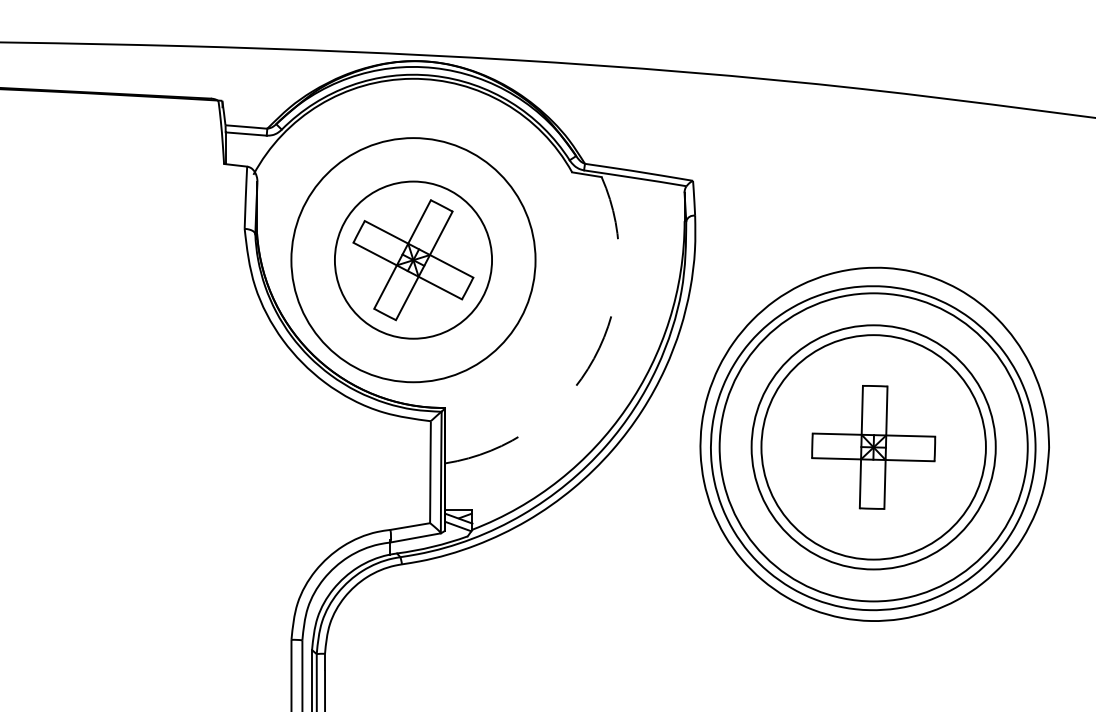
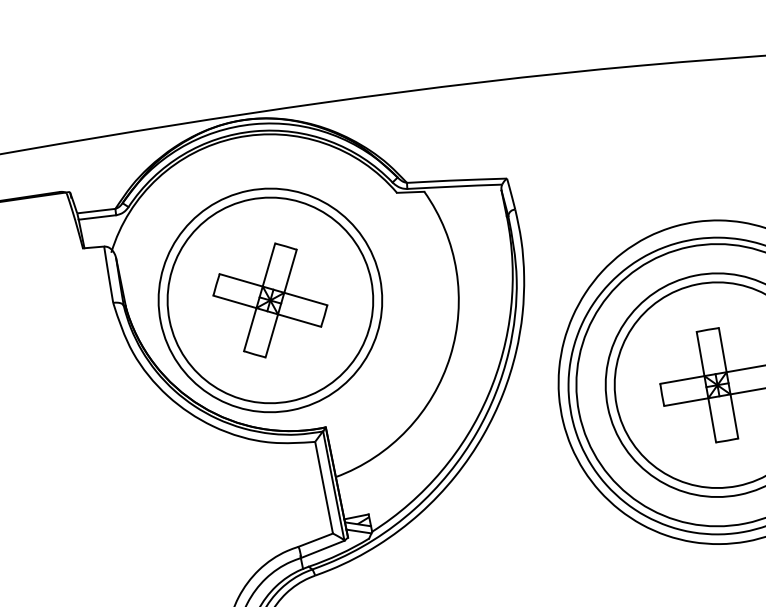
circle: (413, 259) -> (270, 299), size x1.43
arc: (594, 358) -> (450, 355), dashed -> solid

